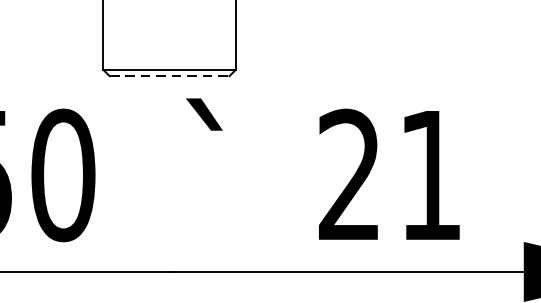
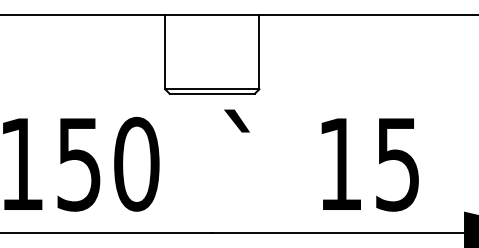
line: (169, 75) -> (212, 93), dashed -> solid
text: (389, 174) -> (368, 163), 21 -> 15

